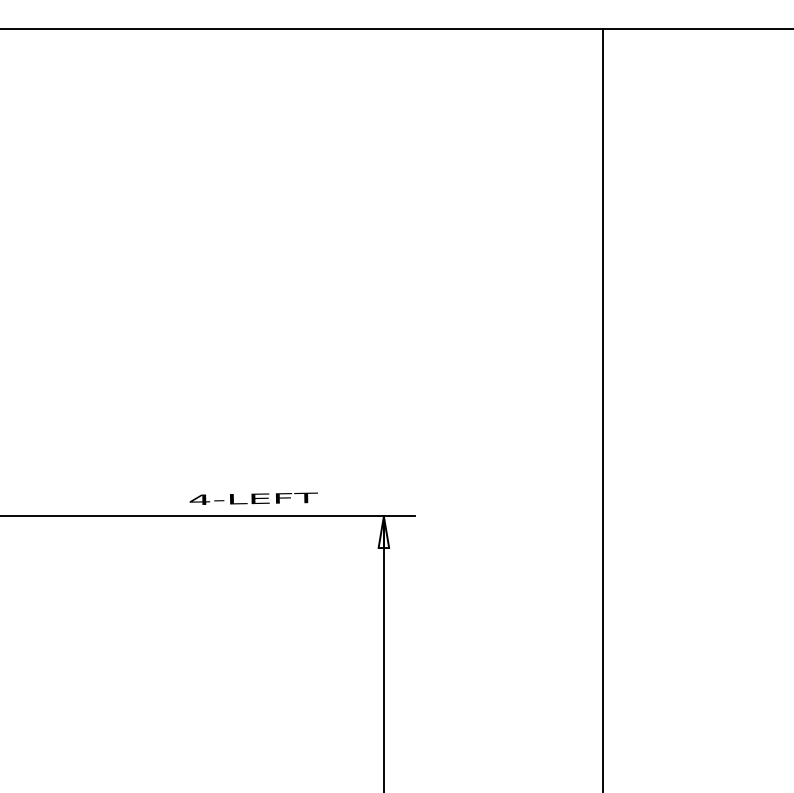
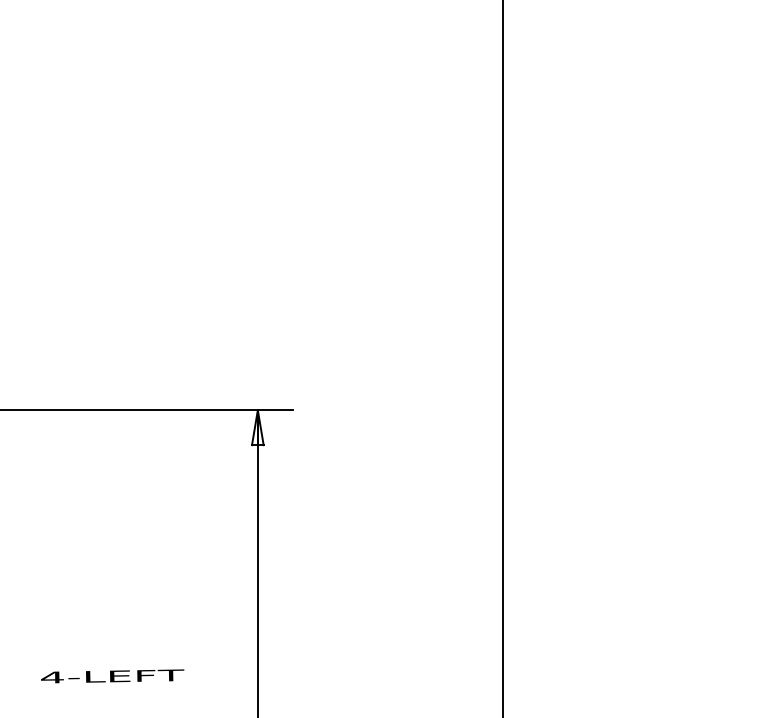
text: (253, 498) -> (112, 676), moved

